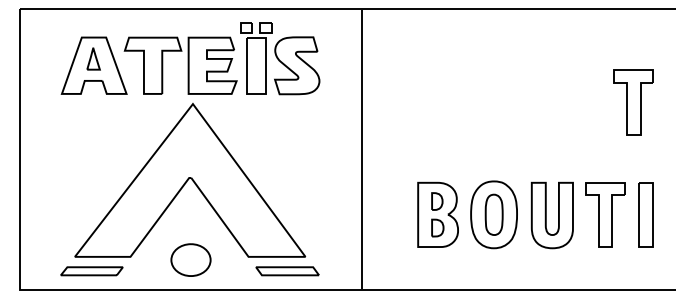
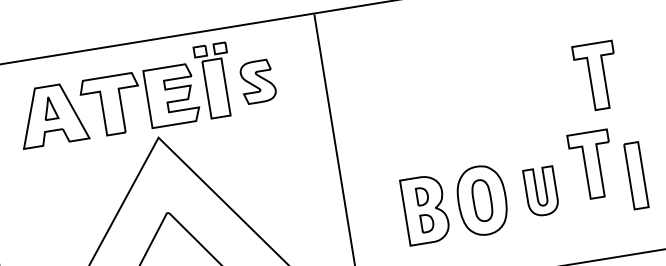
part: (297, 65) -> (258, 81), size x0.7
part: (633, 102) -> (596, 76), moved
part: (605, 214) -> (592, 164), moved
part: (551, 215) -> (540, 191), size x0.7

